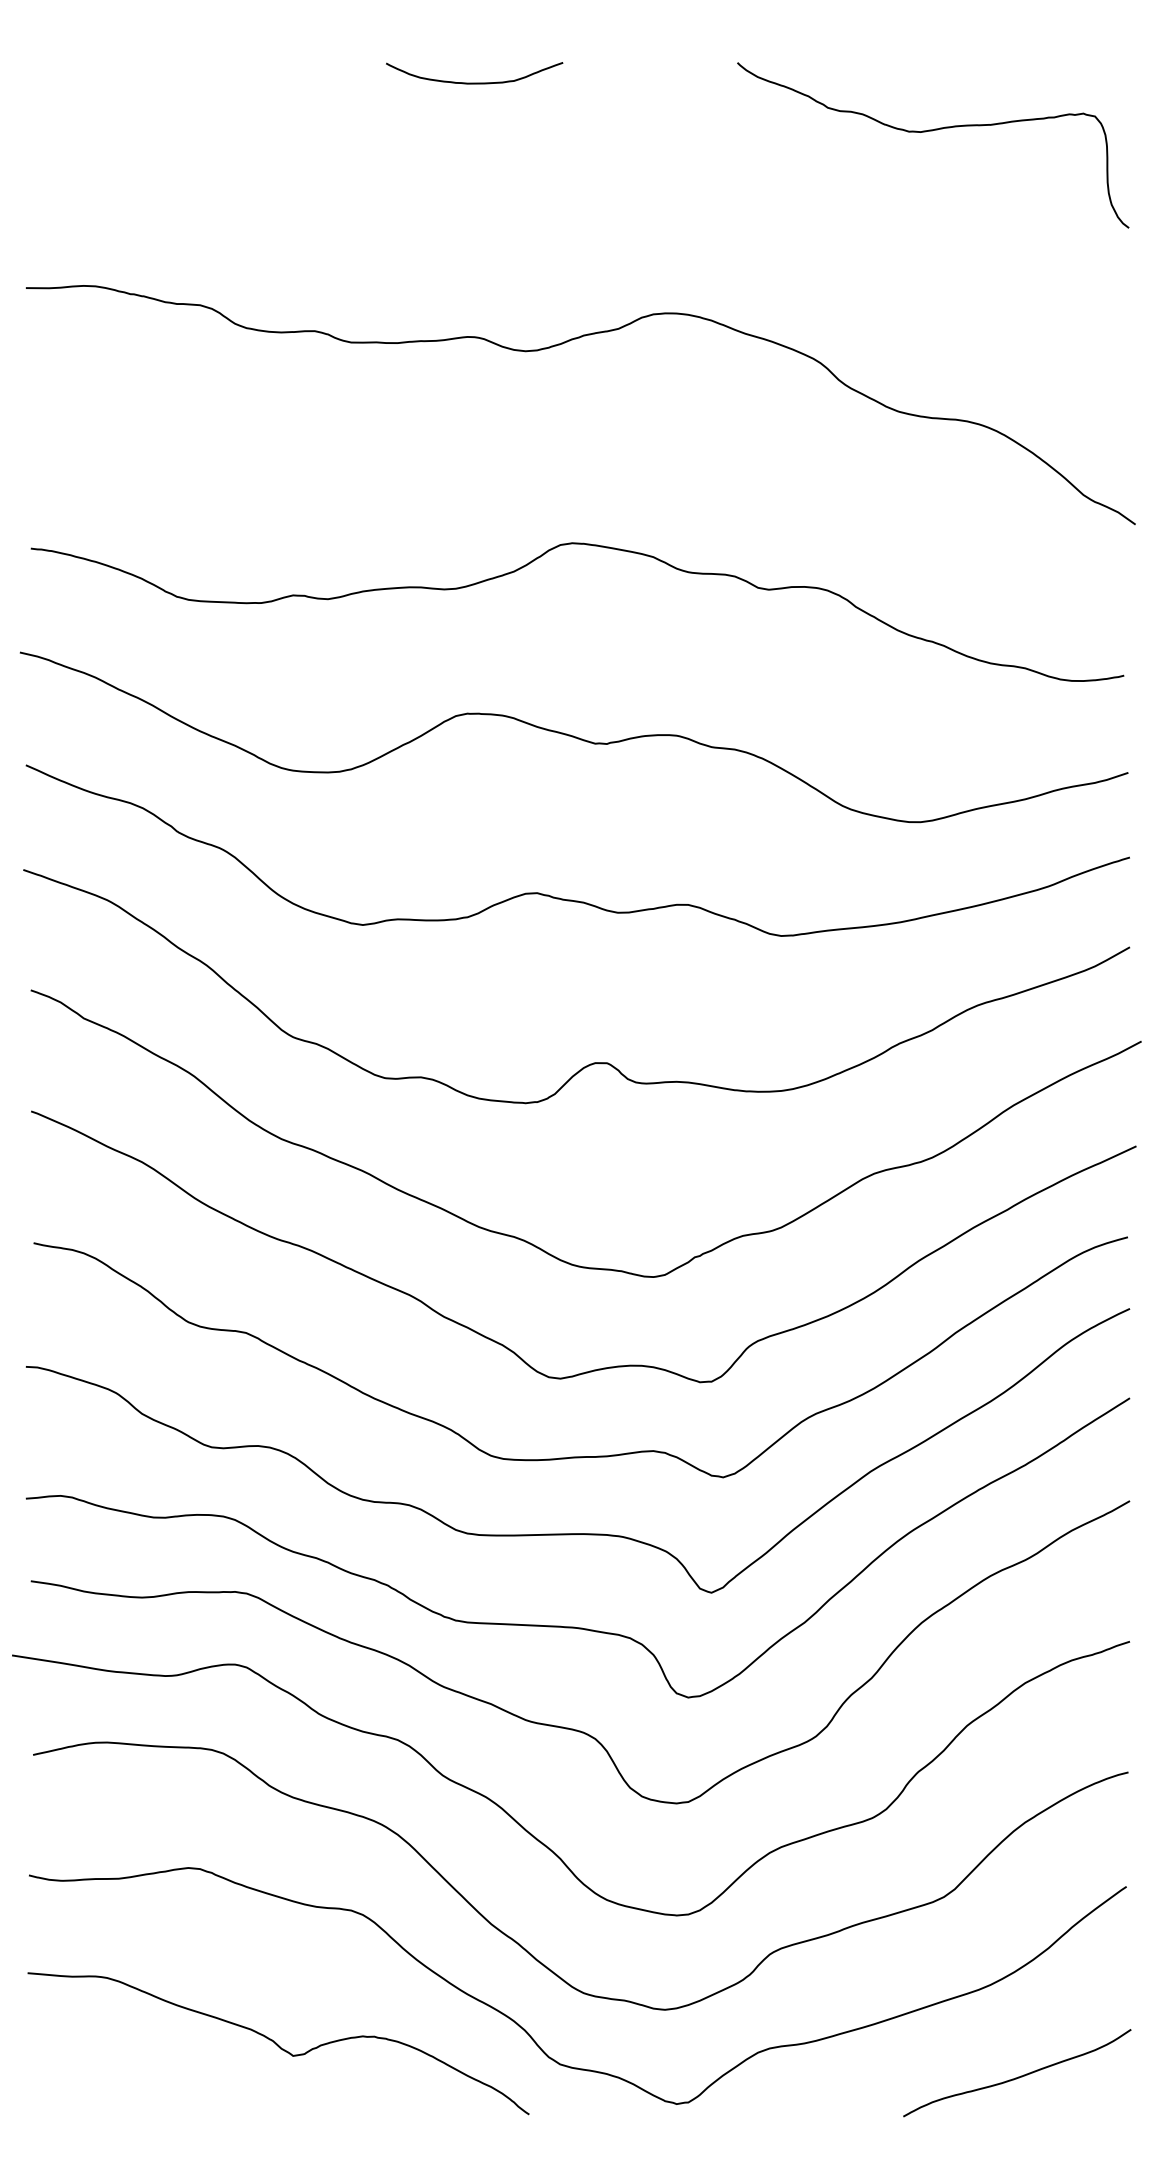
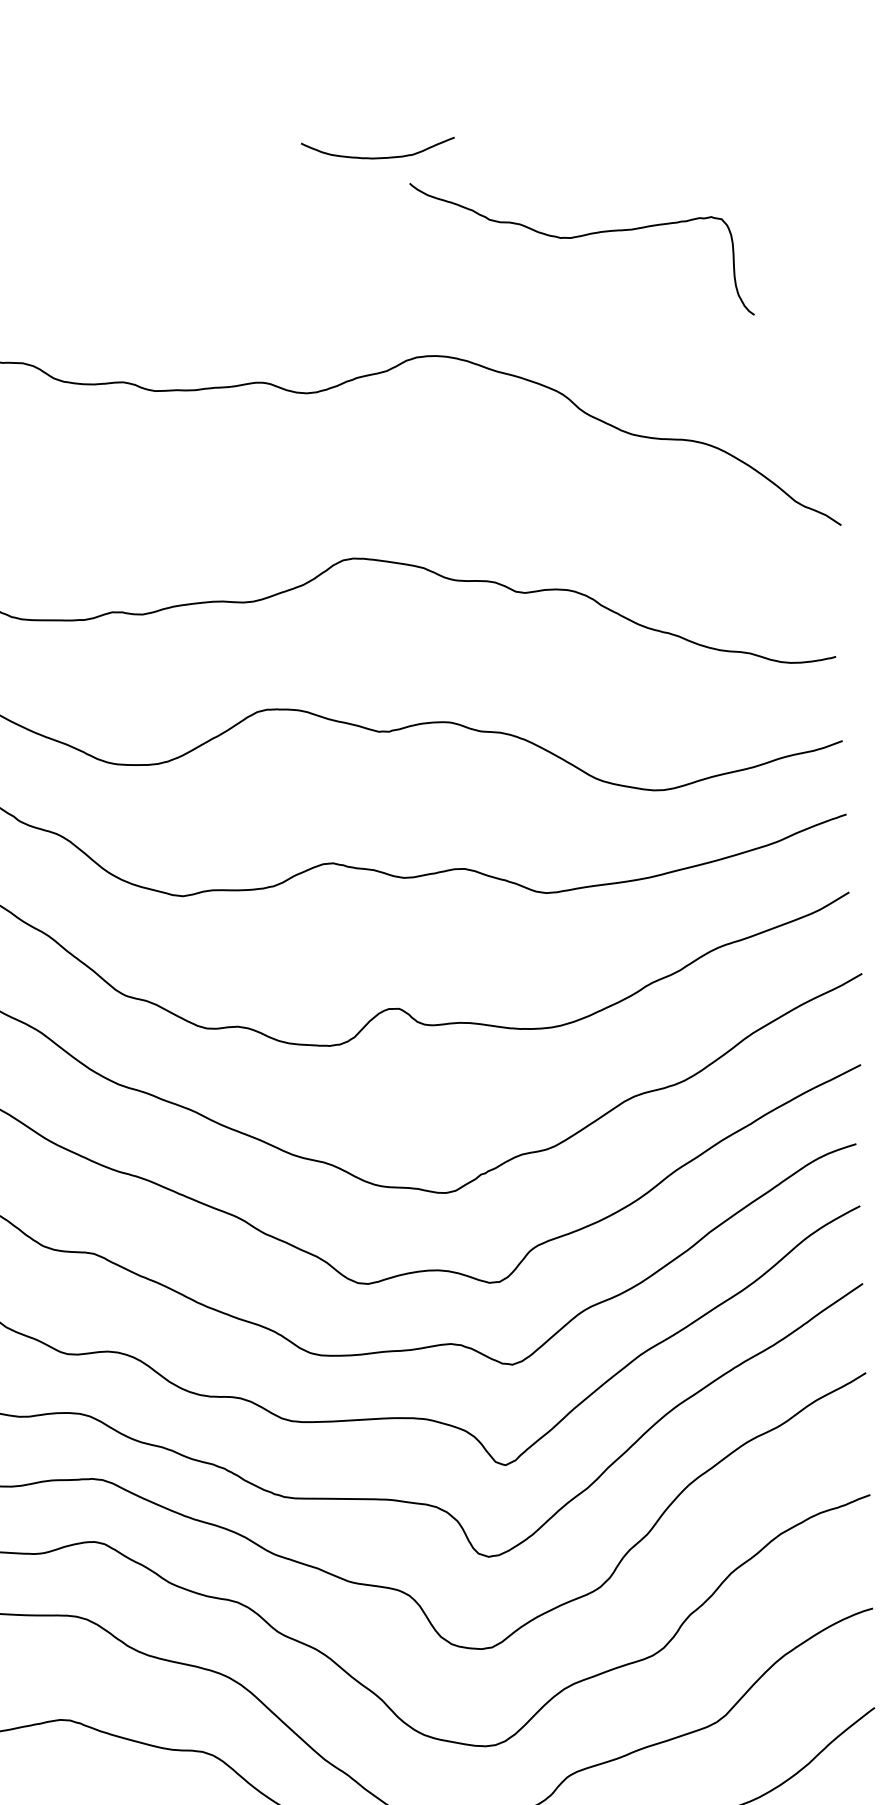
curve: (474, 82) -> (378, 157), moved
curve: (932, 131) -> (580, 237), moved

